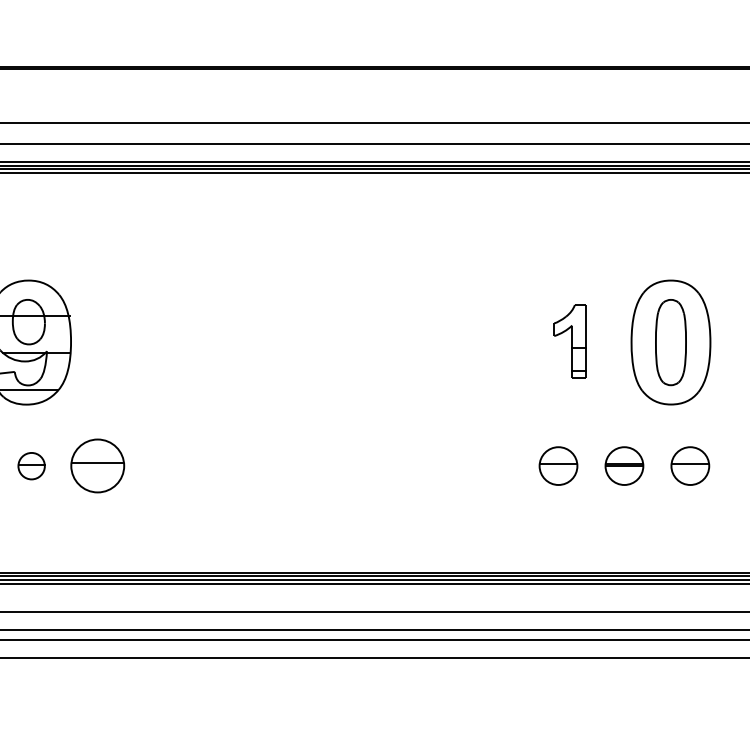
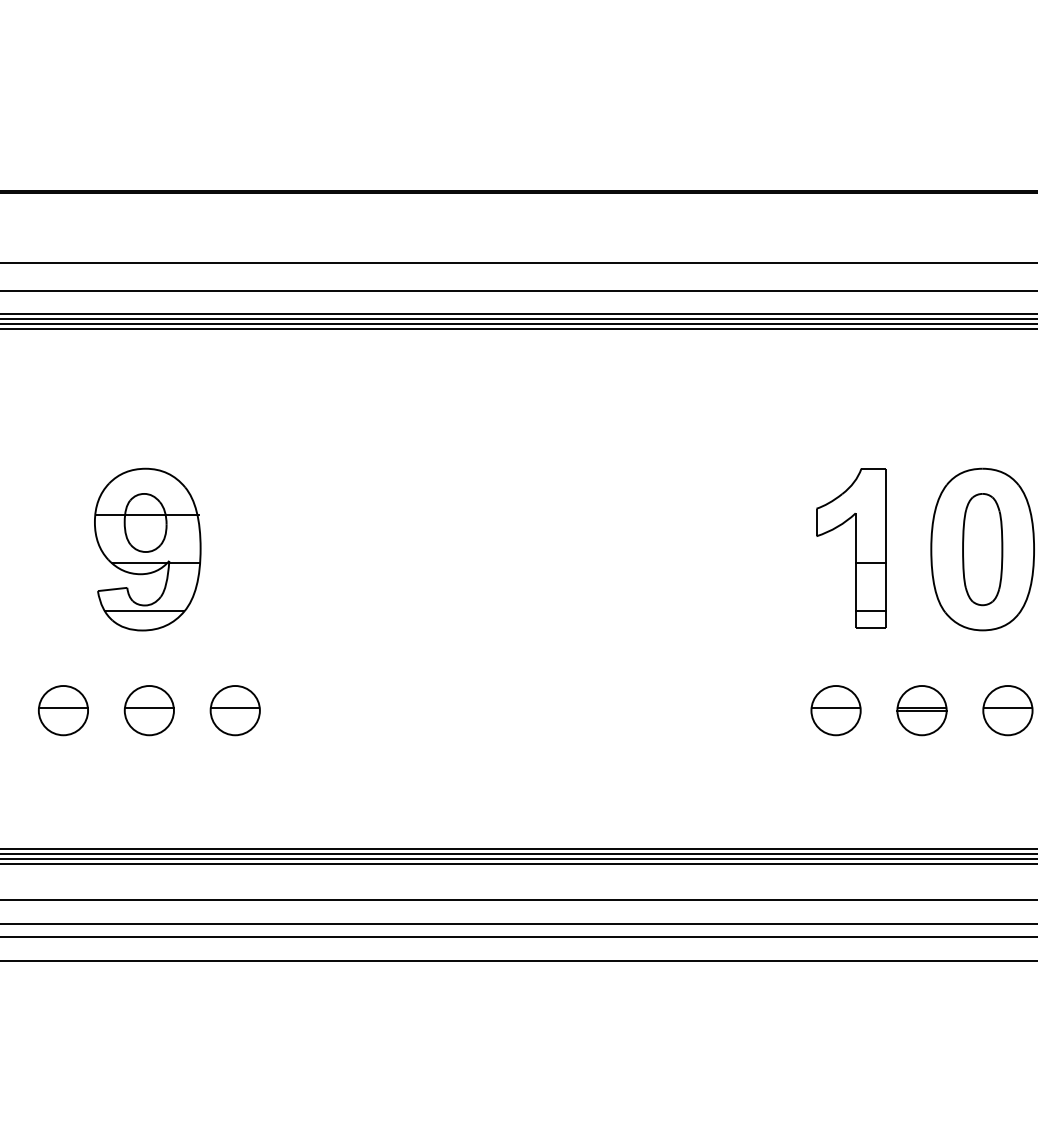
part: (570, 341) -> (851, 548), size x1.67
part: (31, 466) -> (148, 710), size x1.43
part: (97, 466) -> (234, 710), size x0.71

